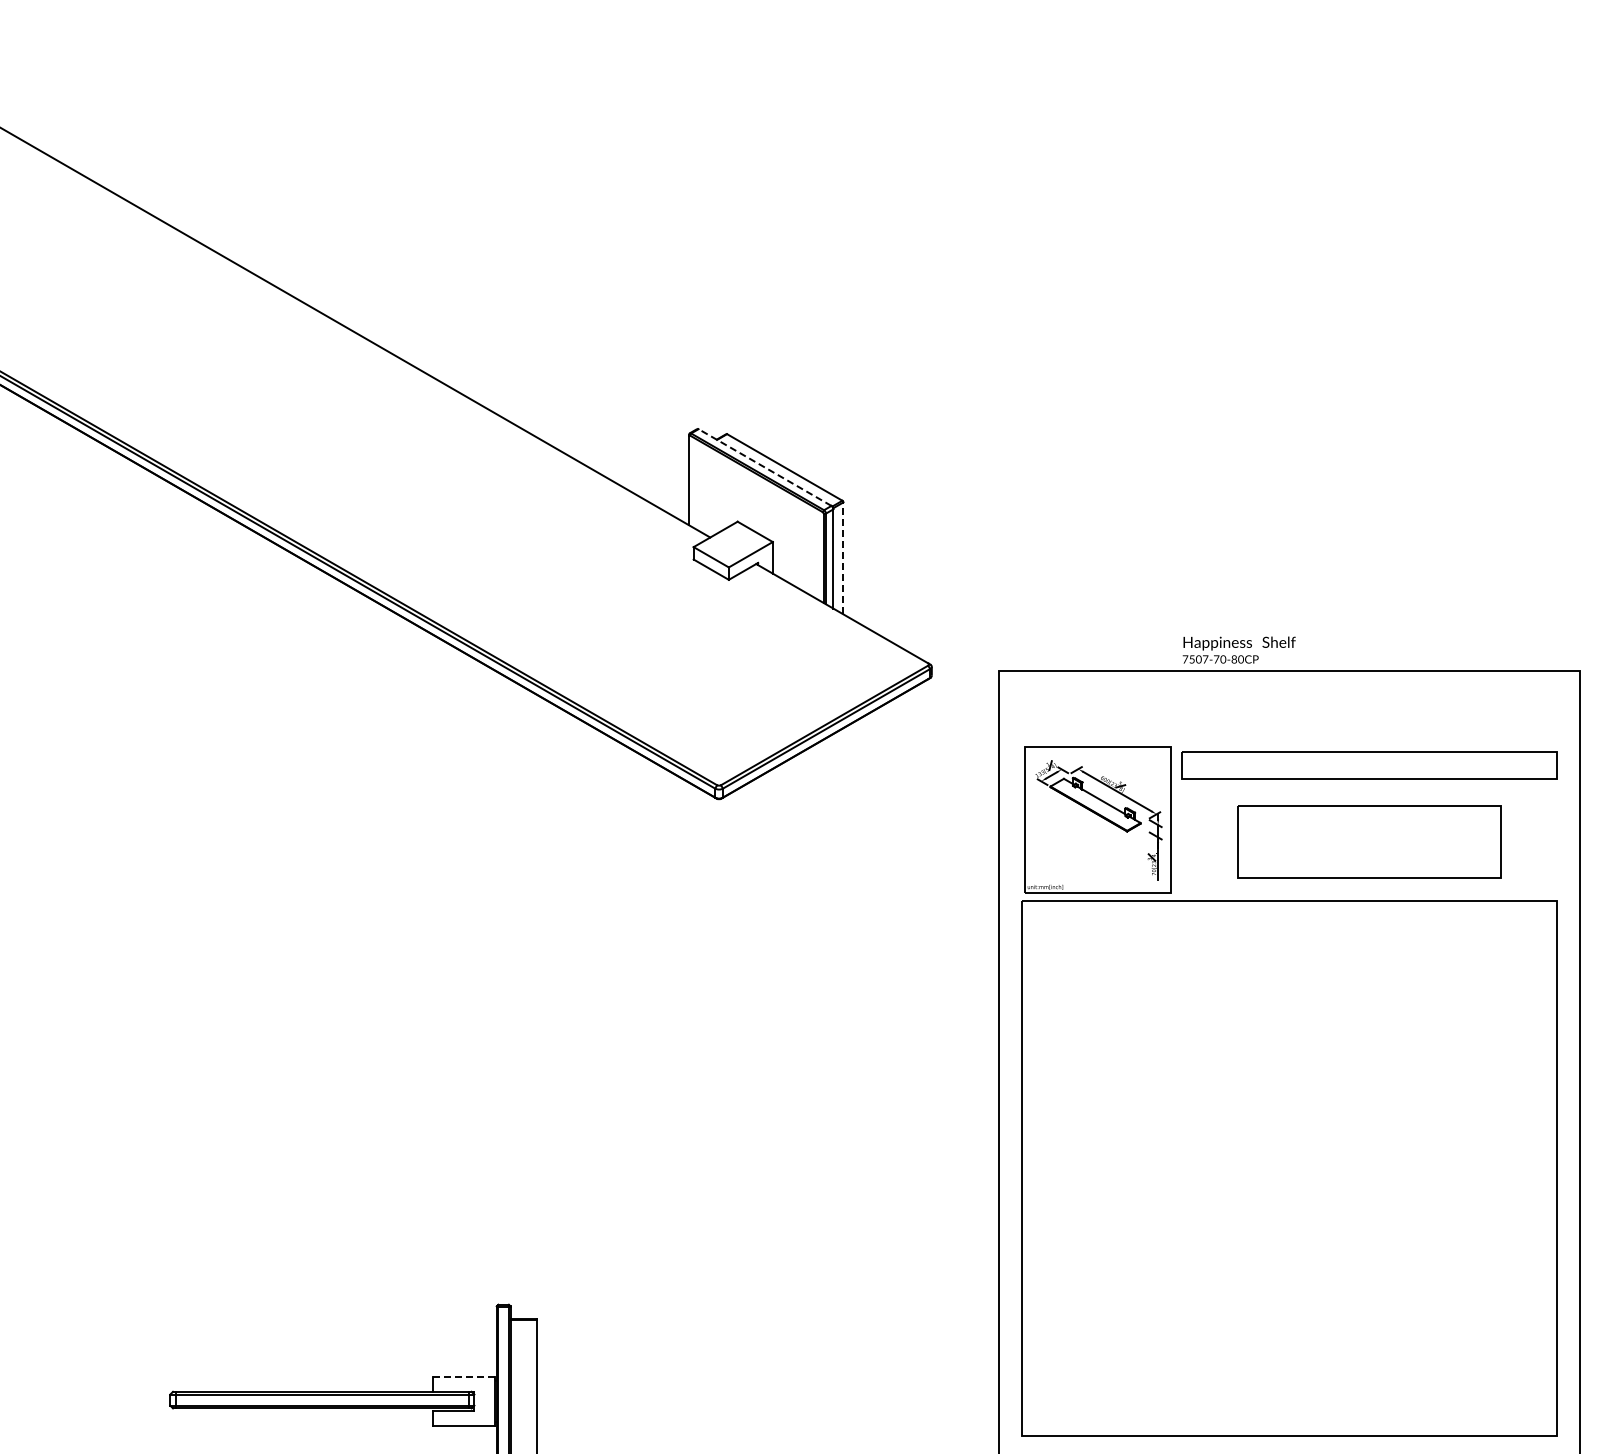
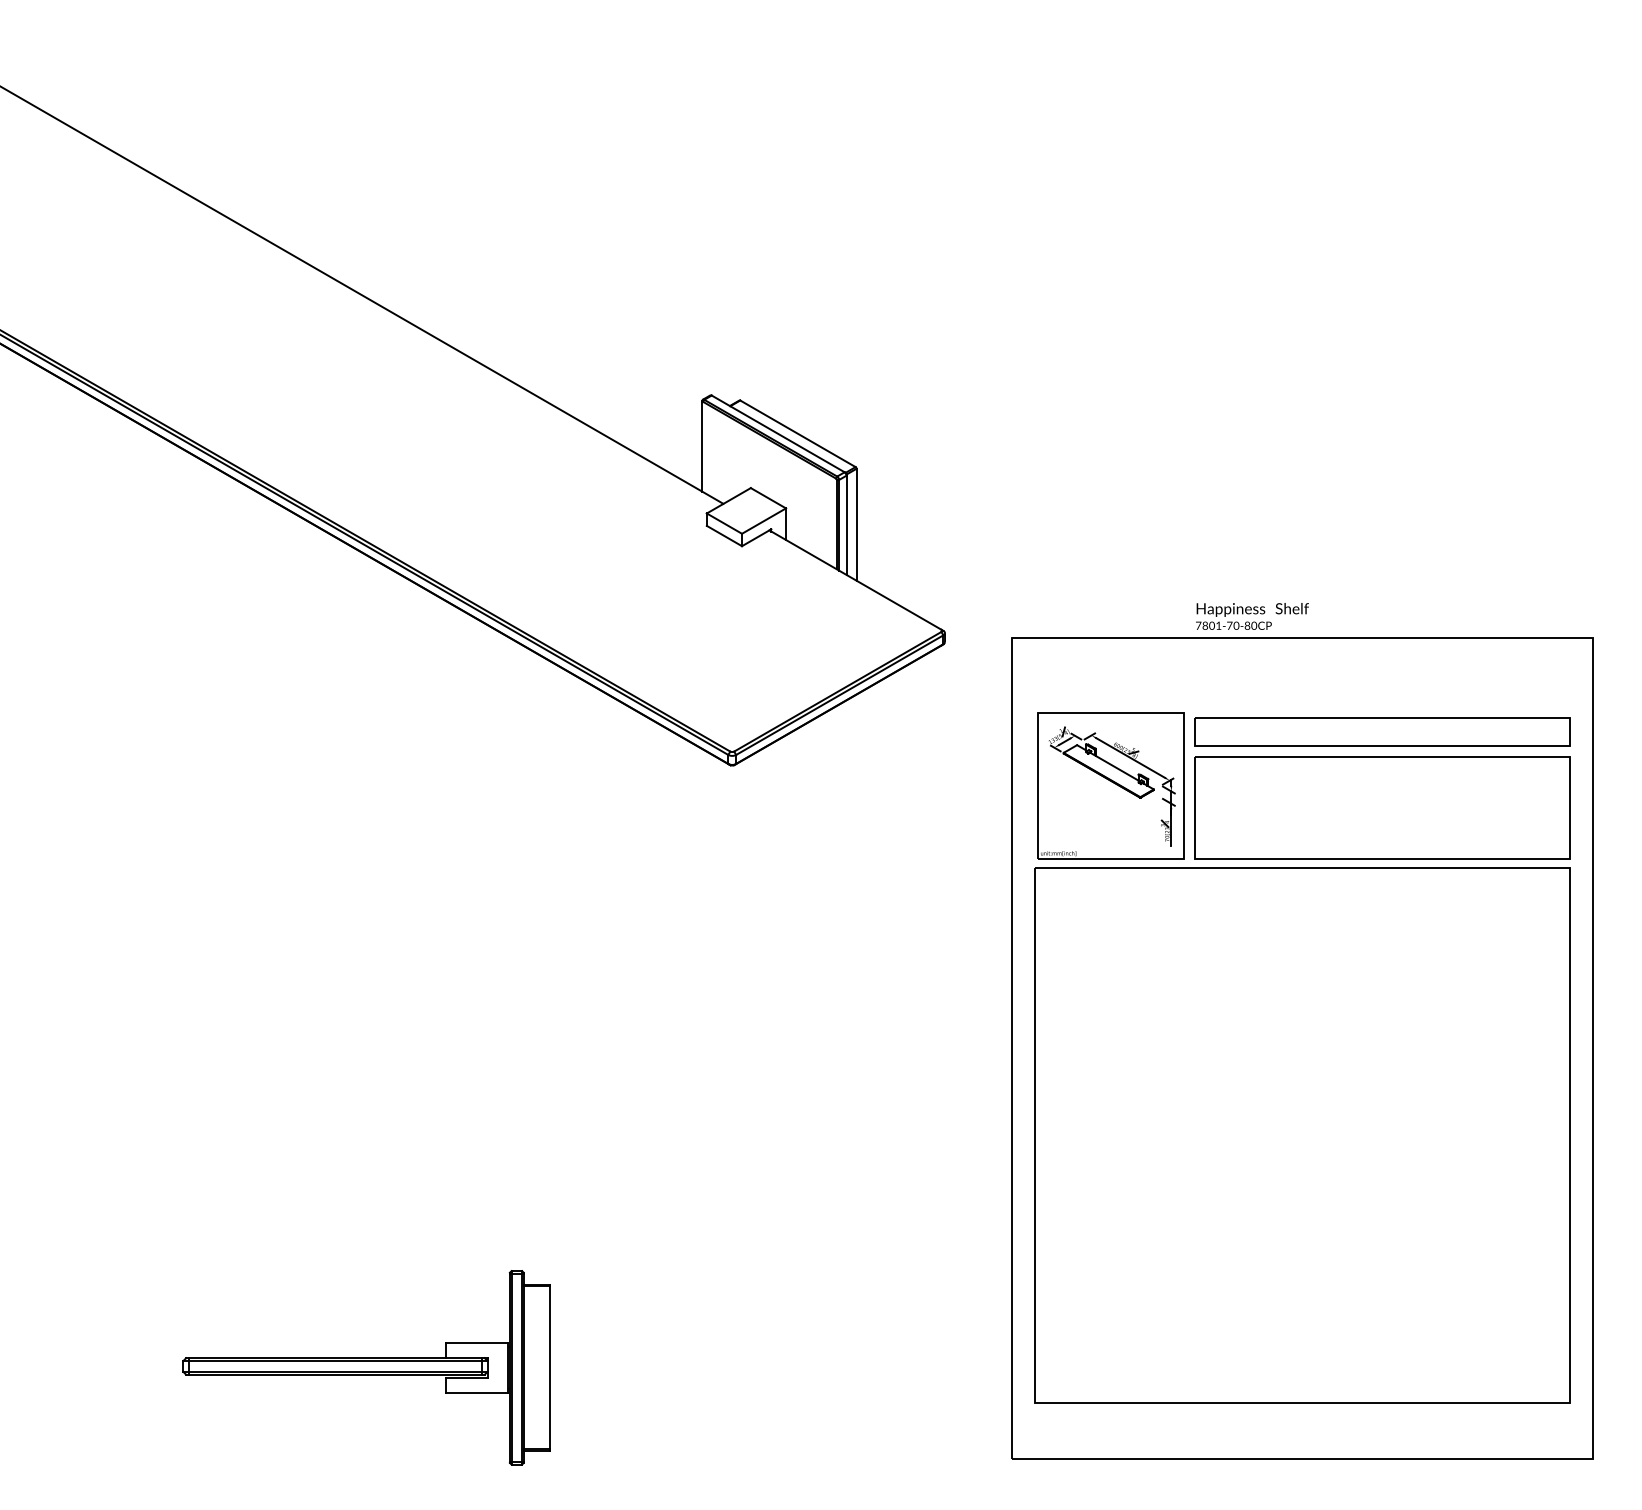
line: (765, 467) -> (778, 433), dashed -> solid
line: (843, 558) -> (856, 524), dashed -> solid
text: (1198, 659) -> (1211, 625), 7507-70-80CP -> 7801-70-80CP
part: (1369, 841) -> (1382, 807), size x1.43
line: (463, 1376) -> (476, 1342), dashed -> solid

